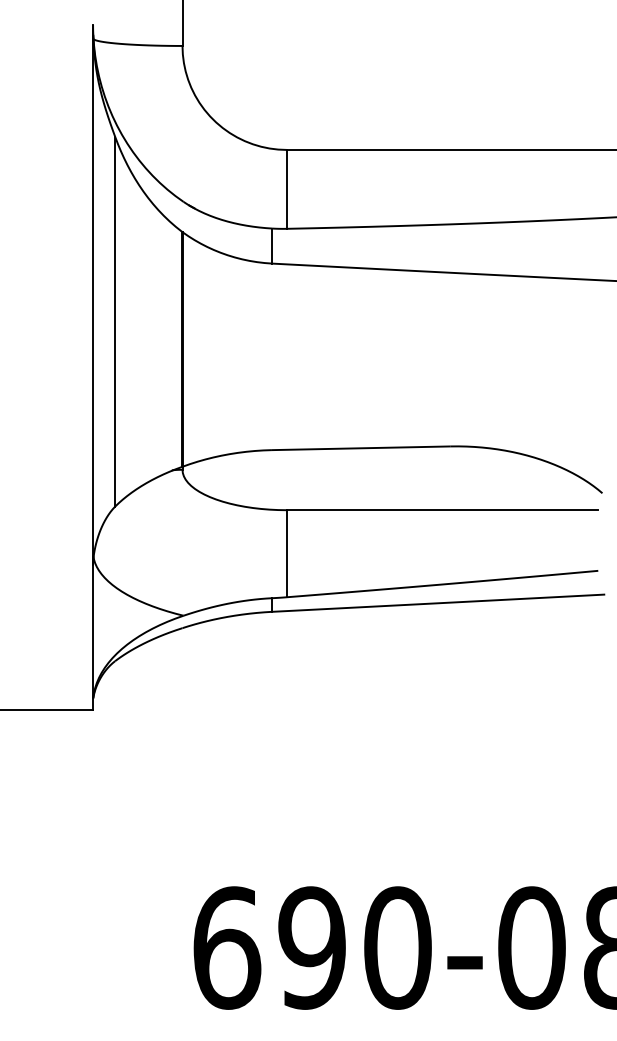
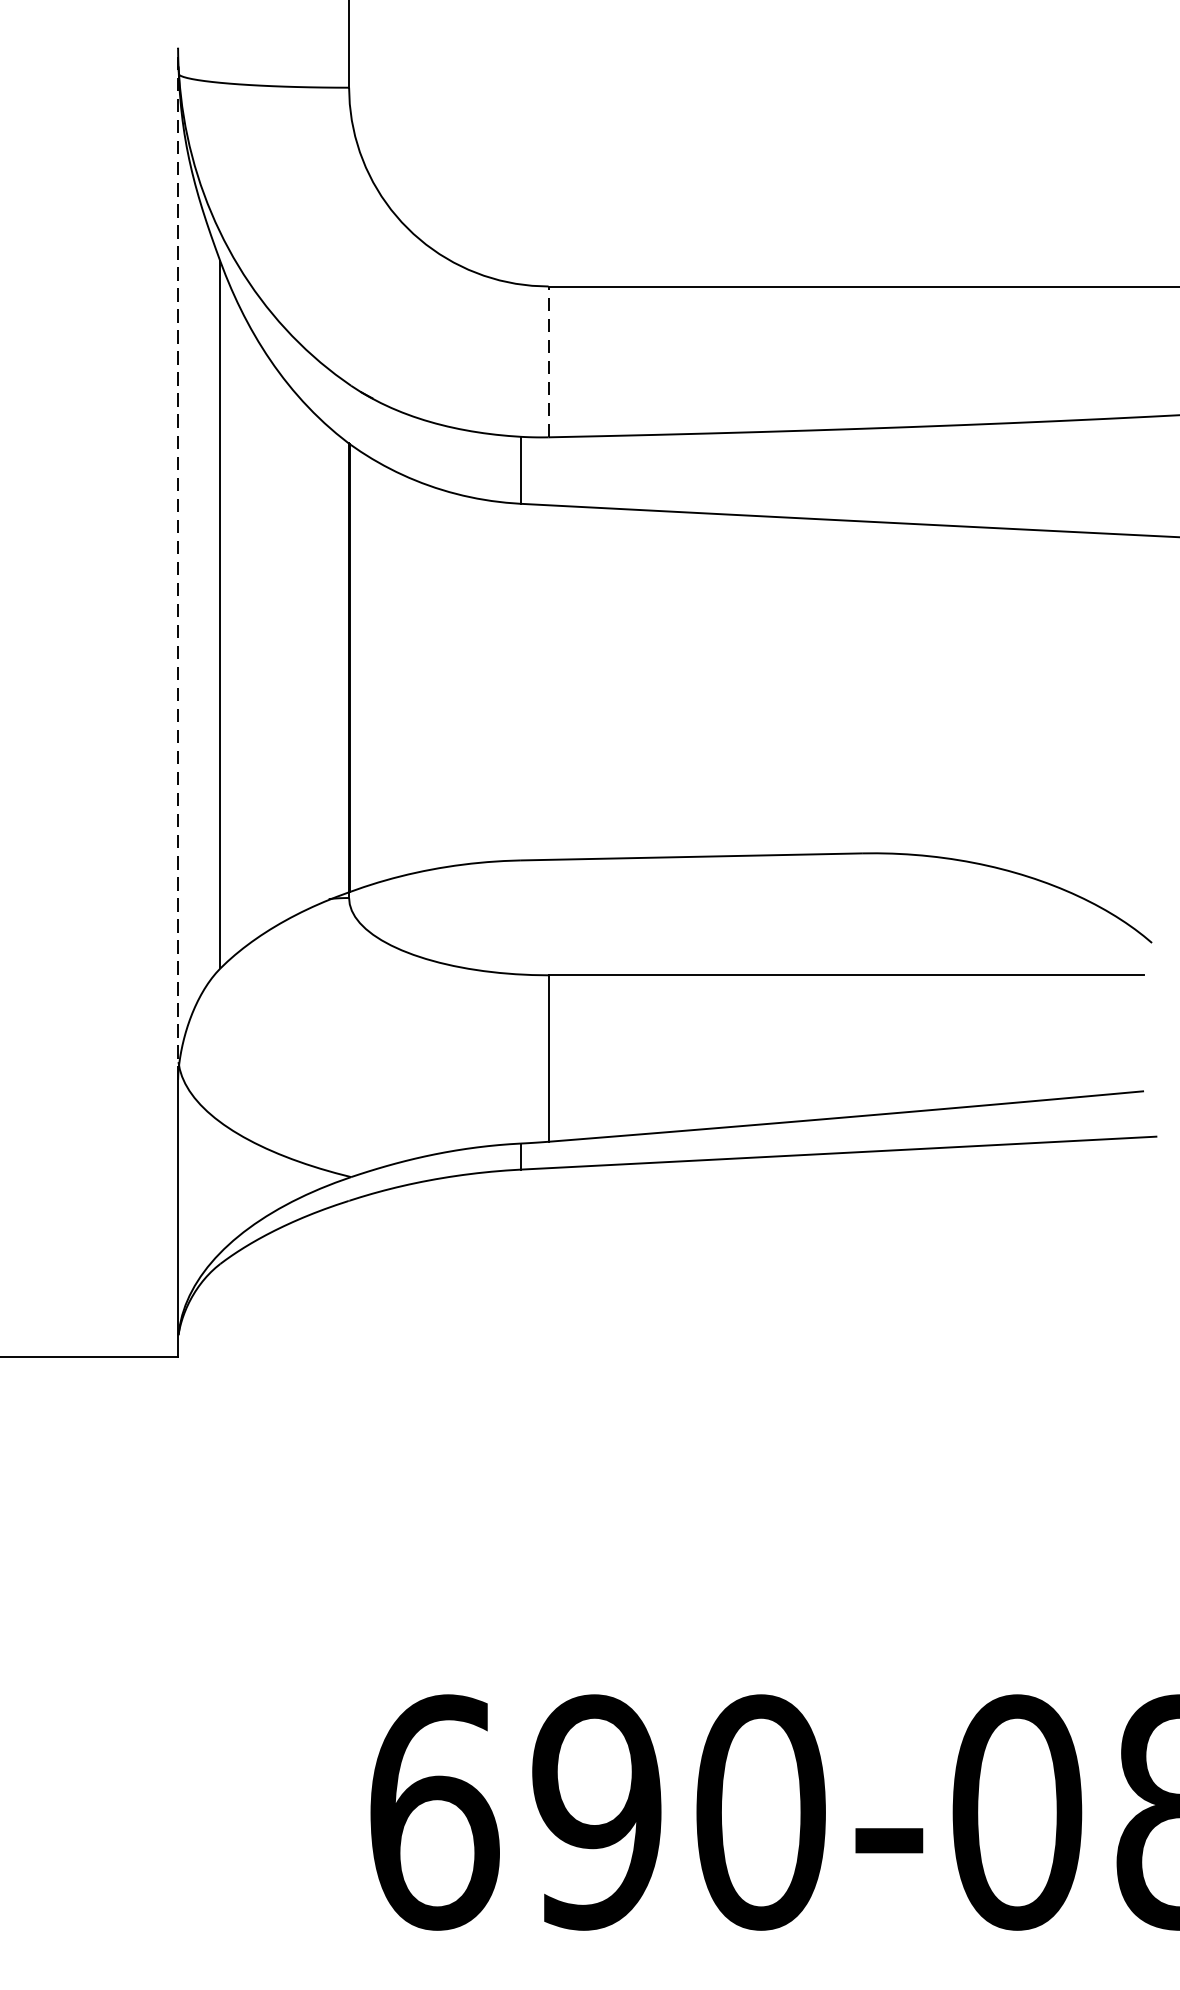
line: (286, 188) -> (547, 360), solid -> dashed
line: (93, 294) -> (178, 562), solid -> dashed

